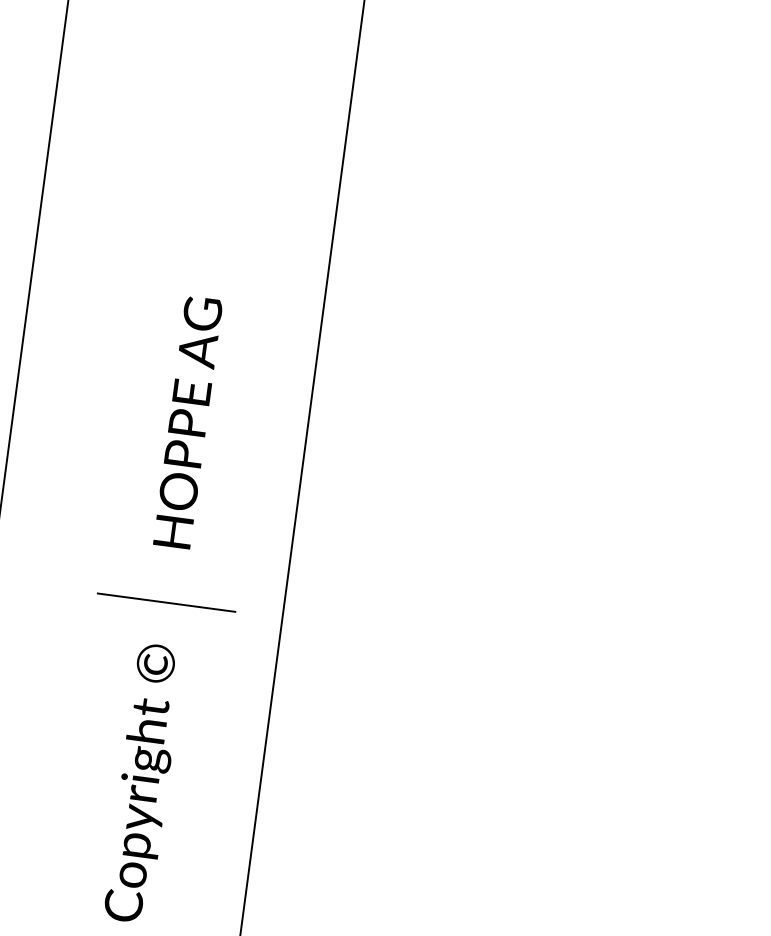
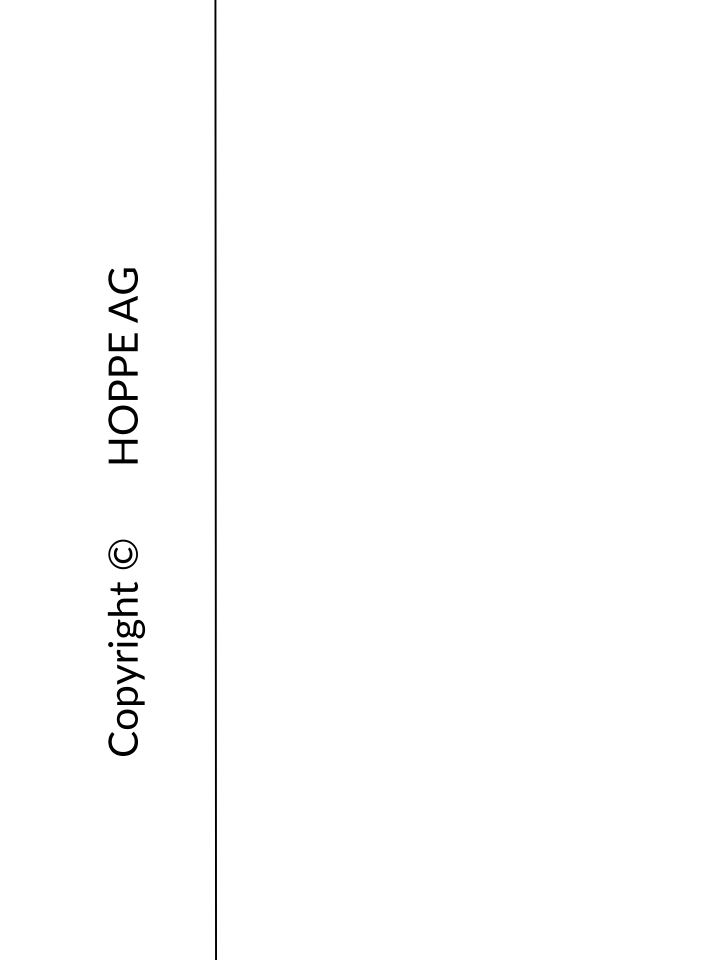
line: (165, 602) -> (124, 506), removed

